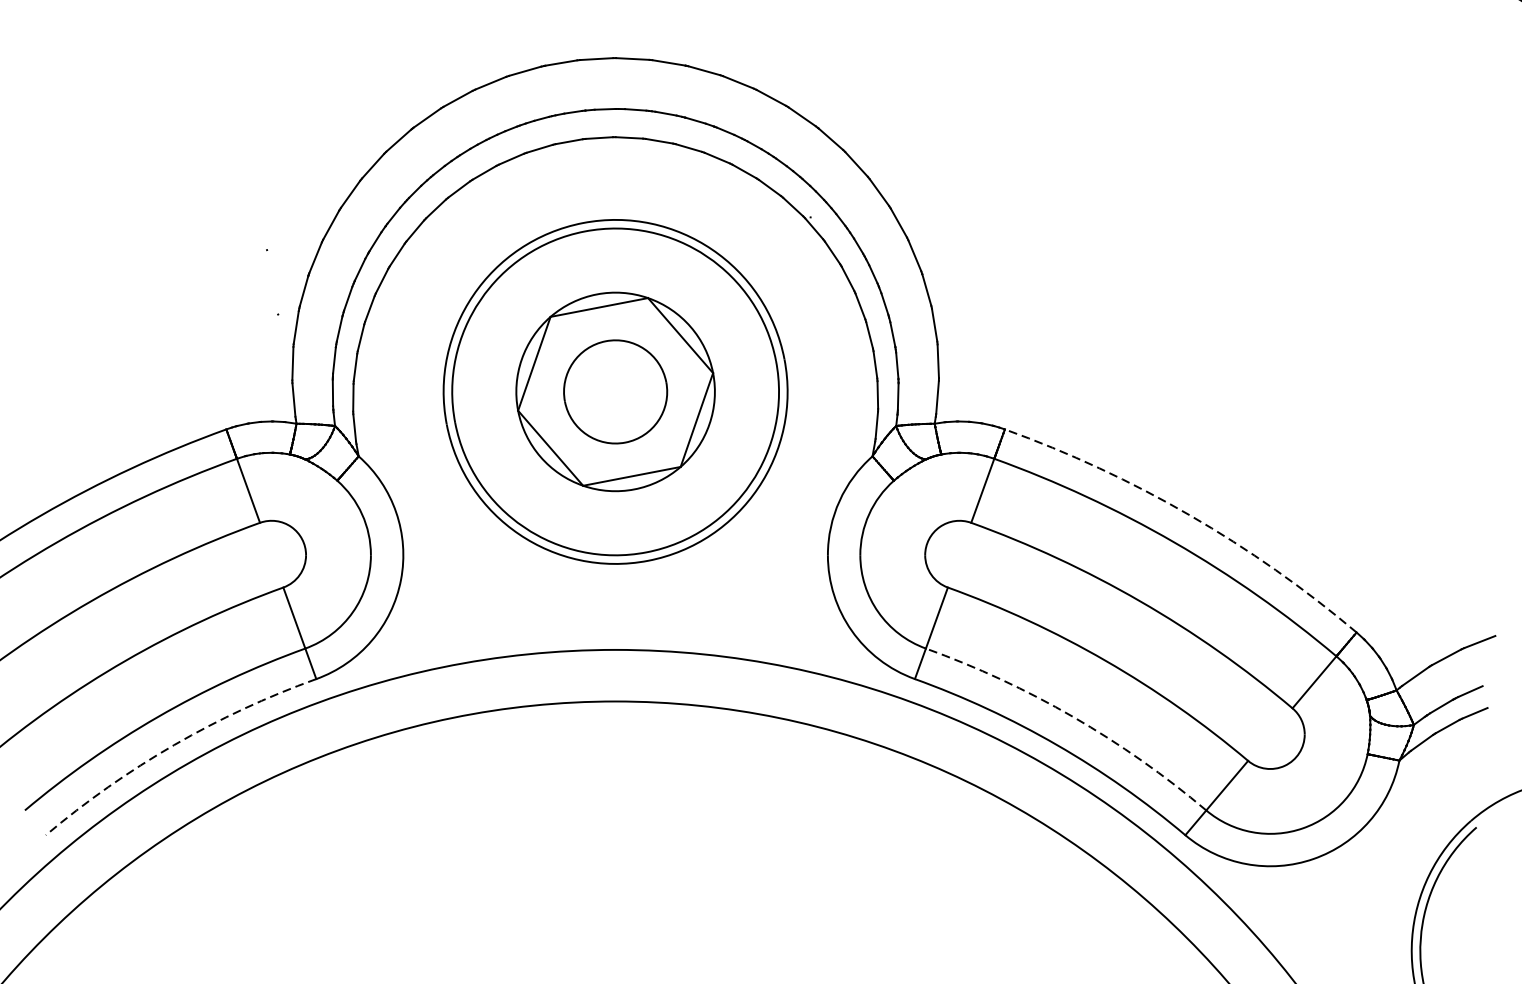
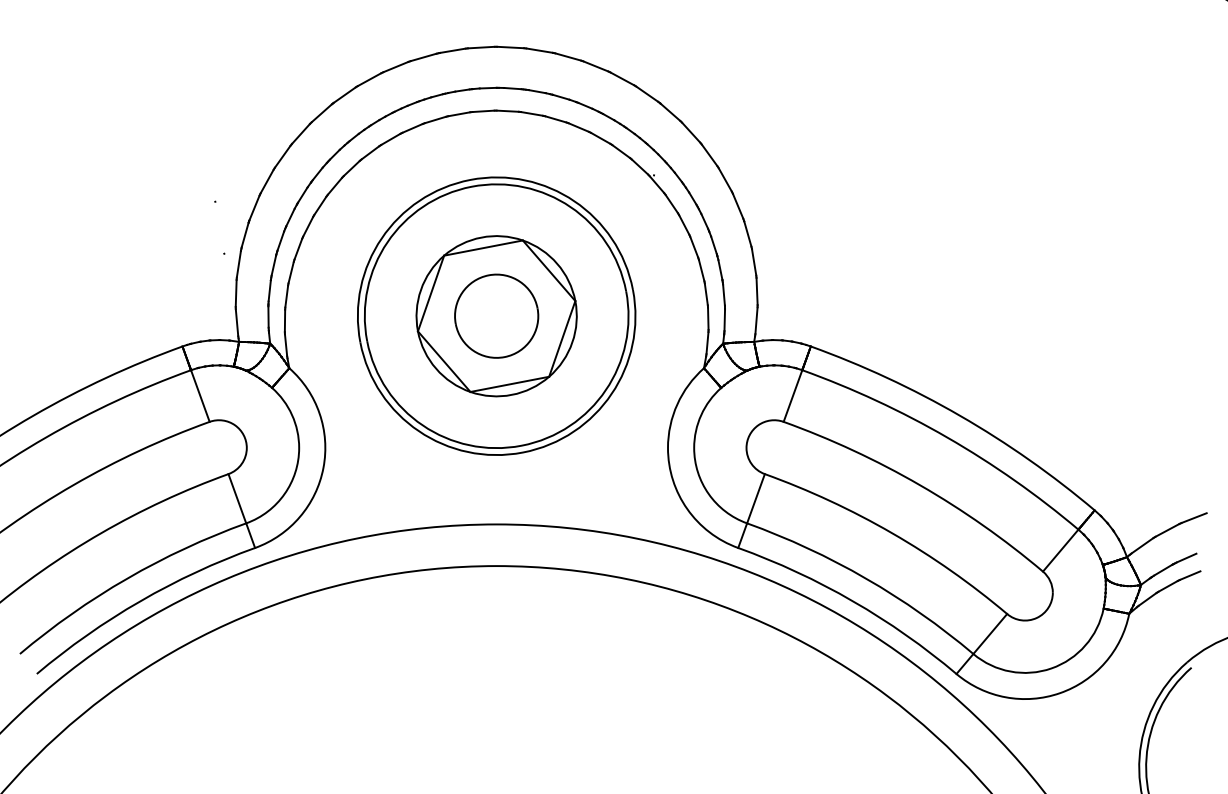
arc: (1190, 514) -> (960, 415), dashed -> solid
arc: (1073, 716) -> (866, 578), dashed -> solid
arc: (174, 745) -> (140, 601), dashed -> solid

